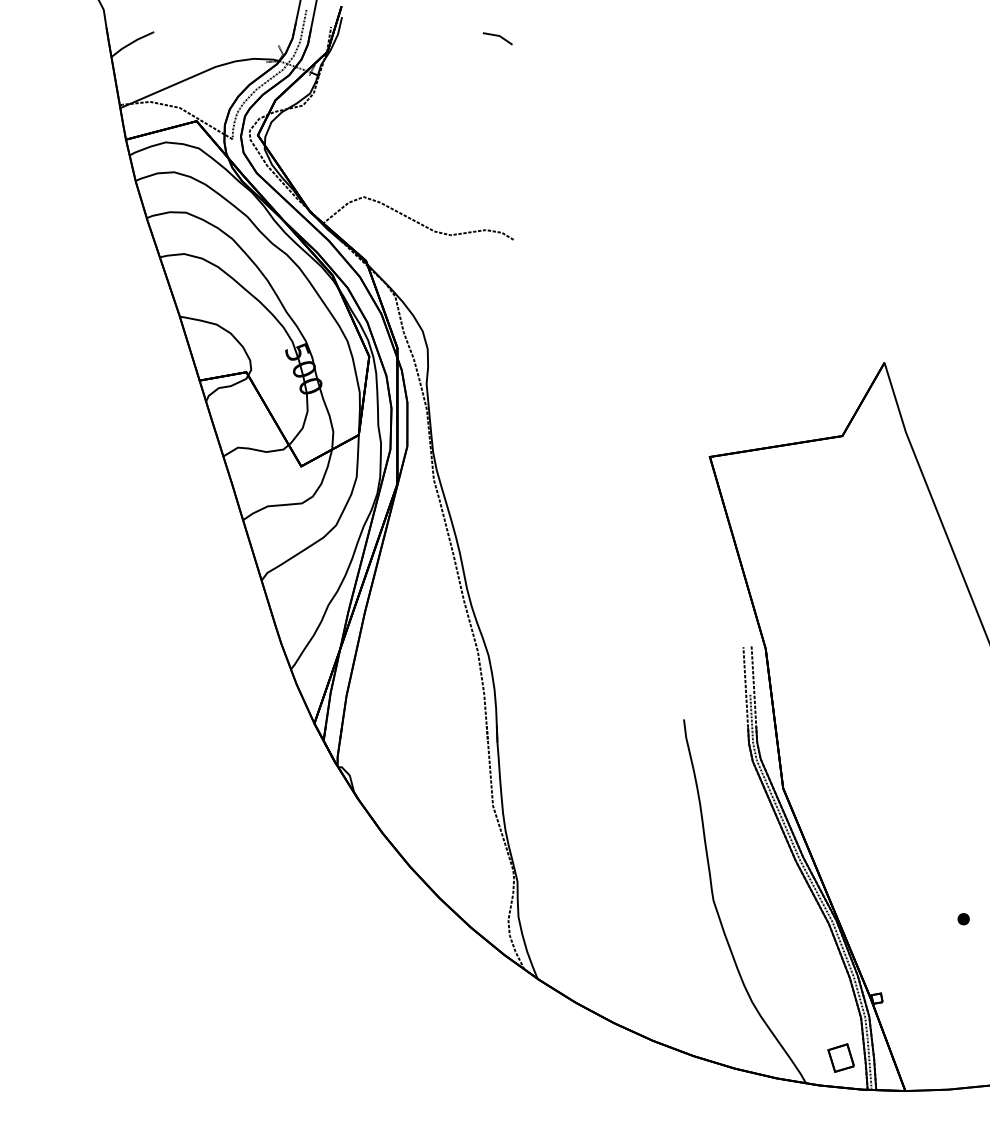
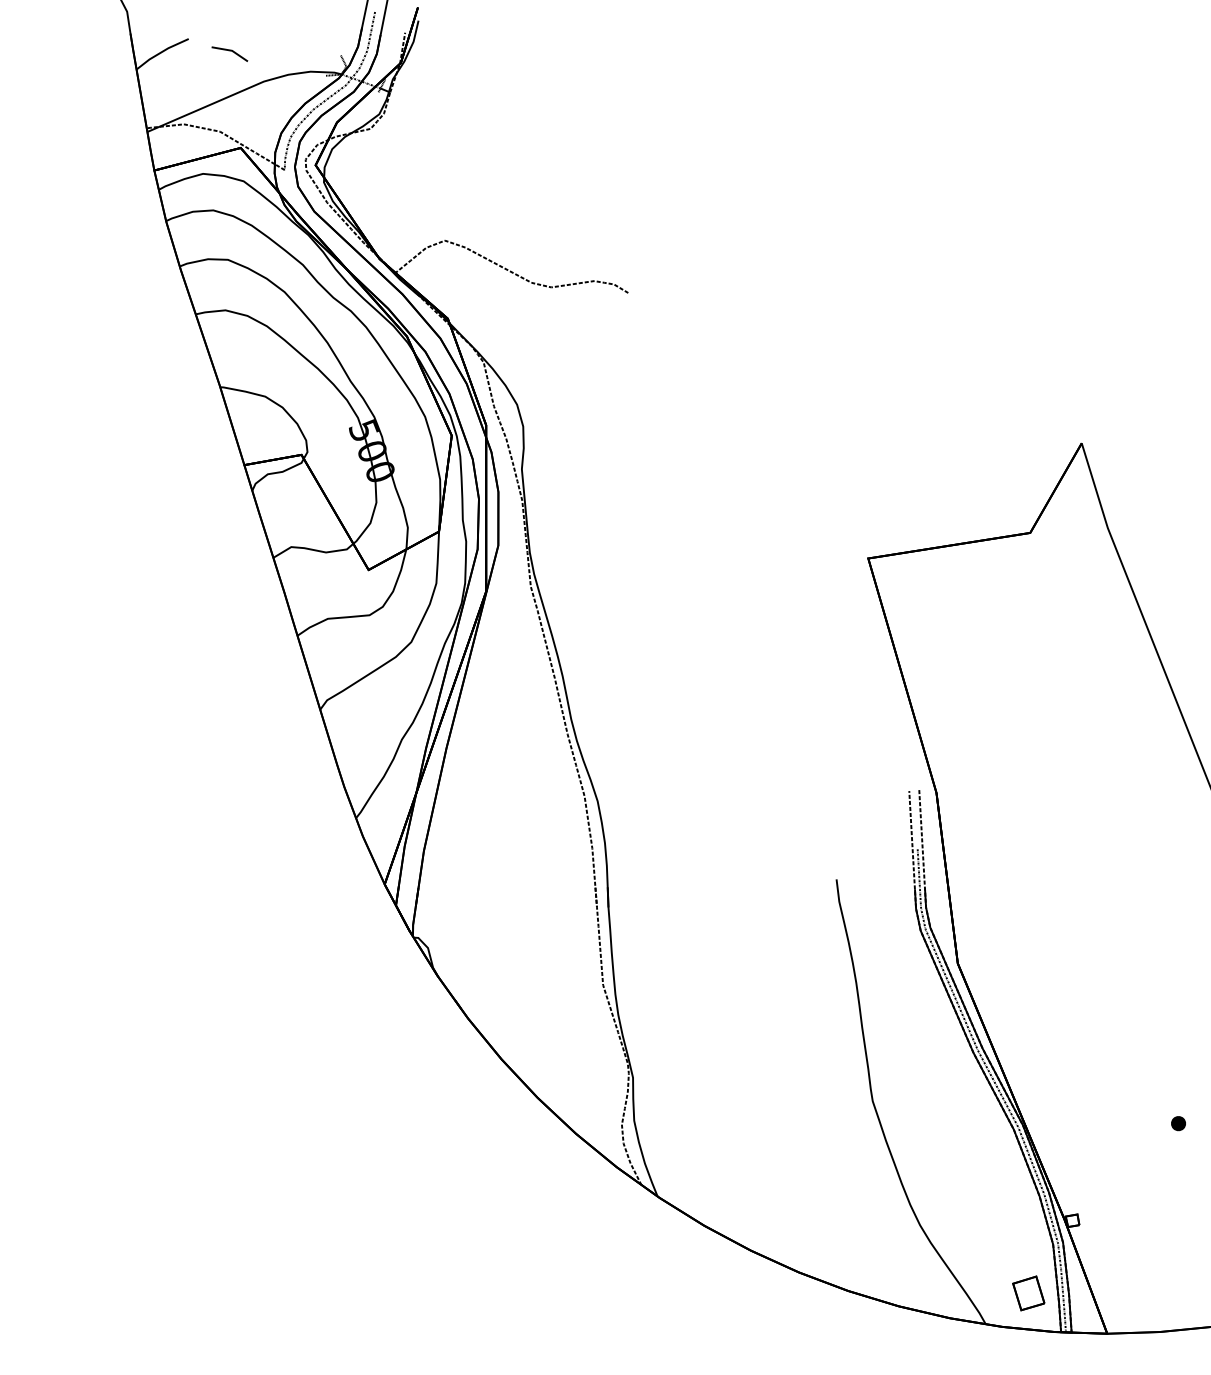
line: (497, 36) -> (229, 51), moved

